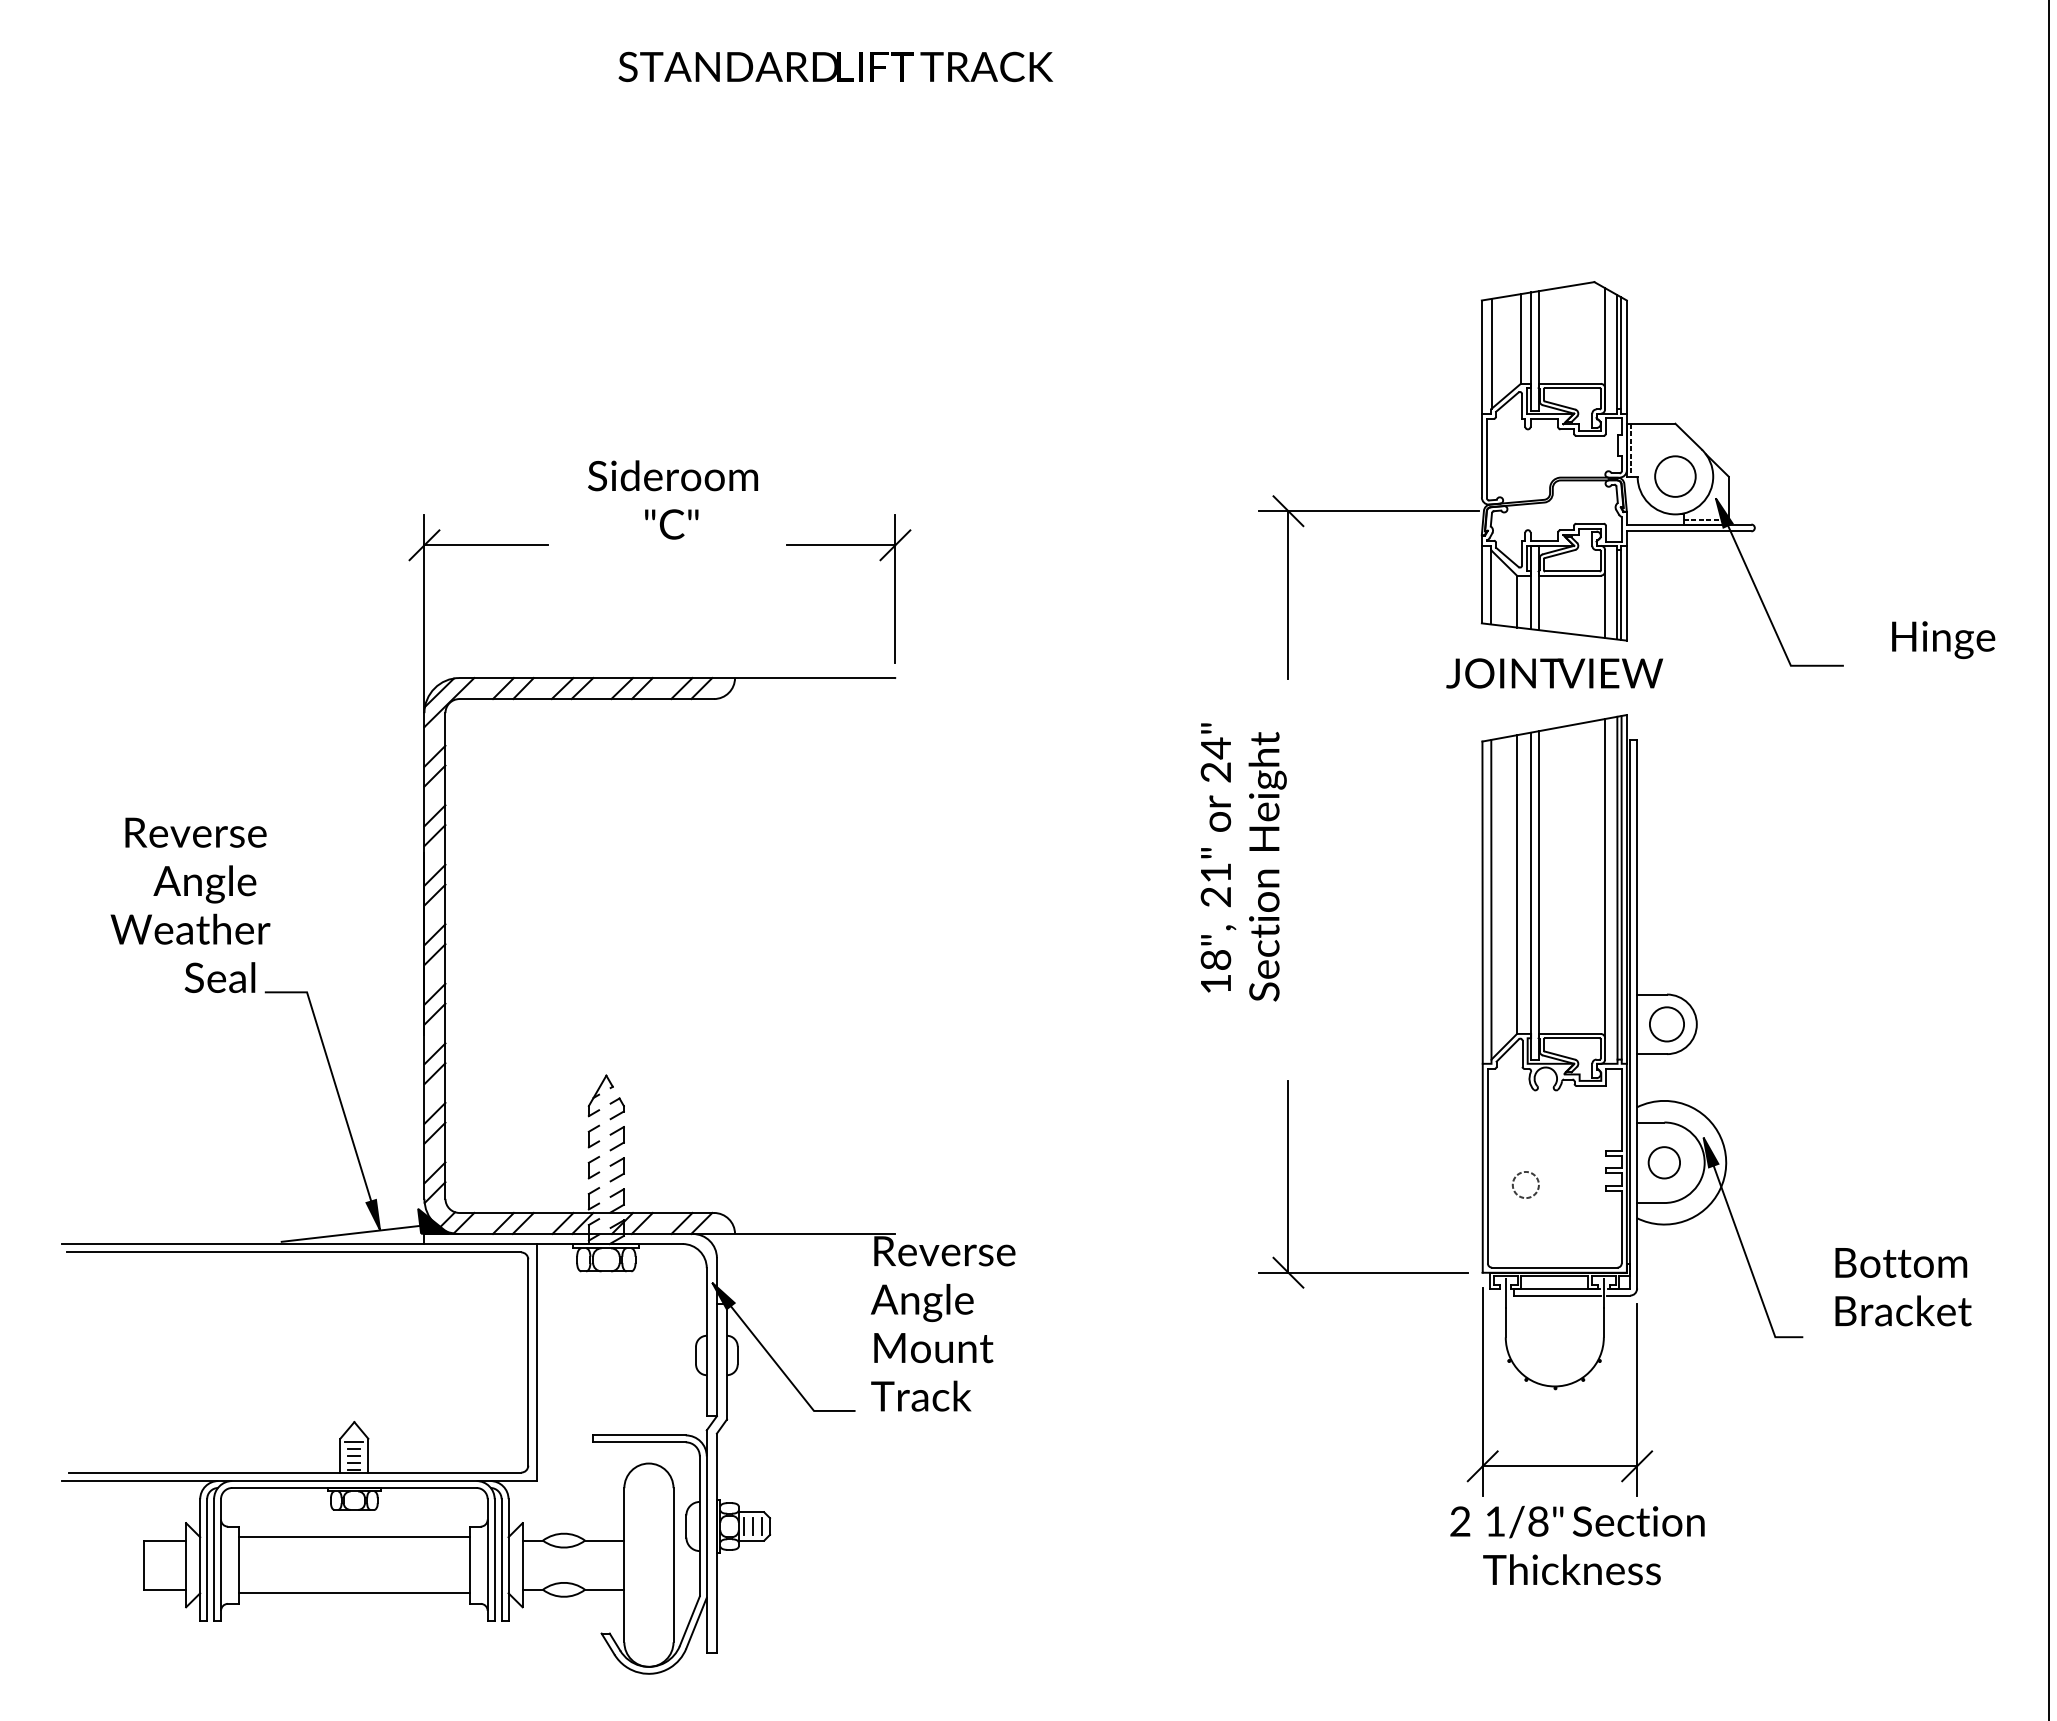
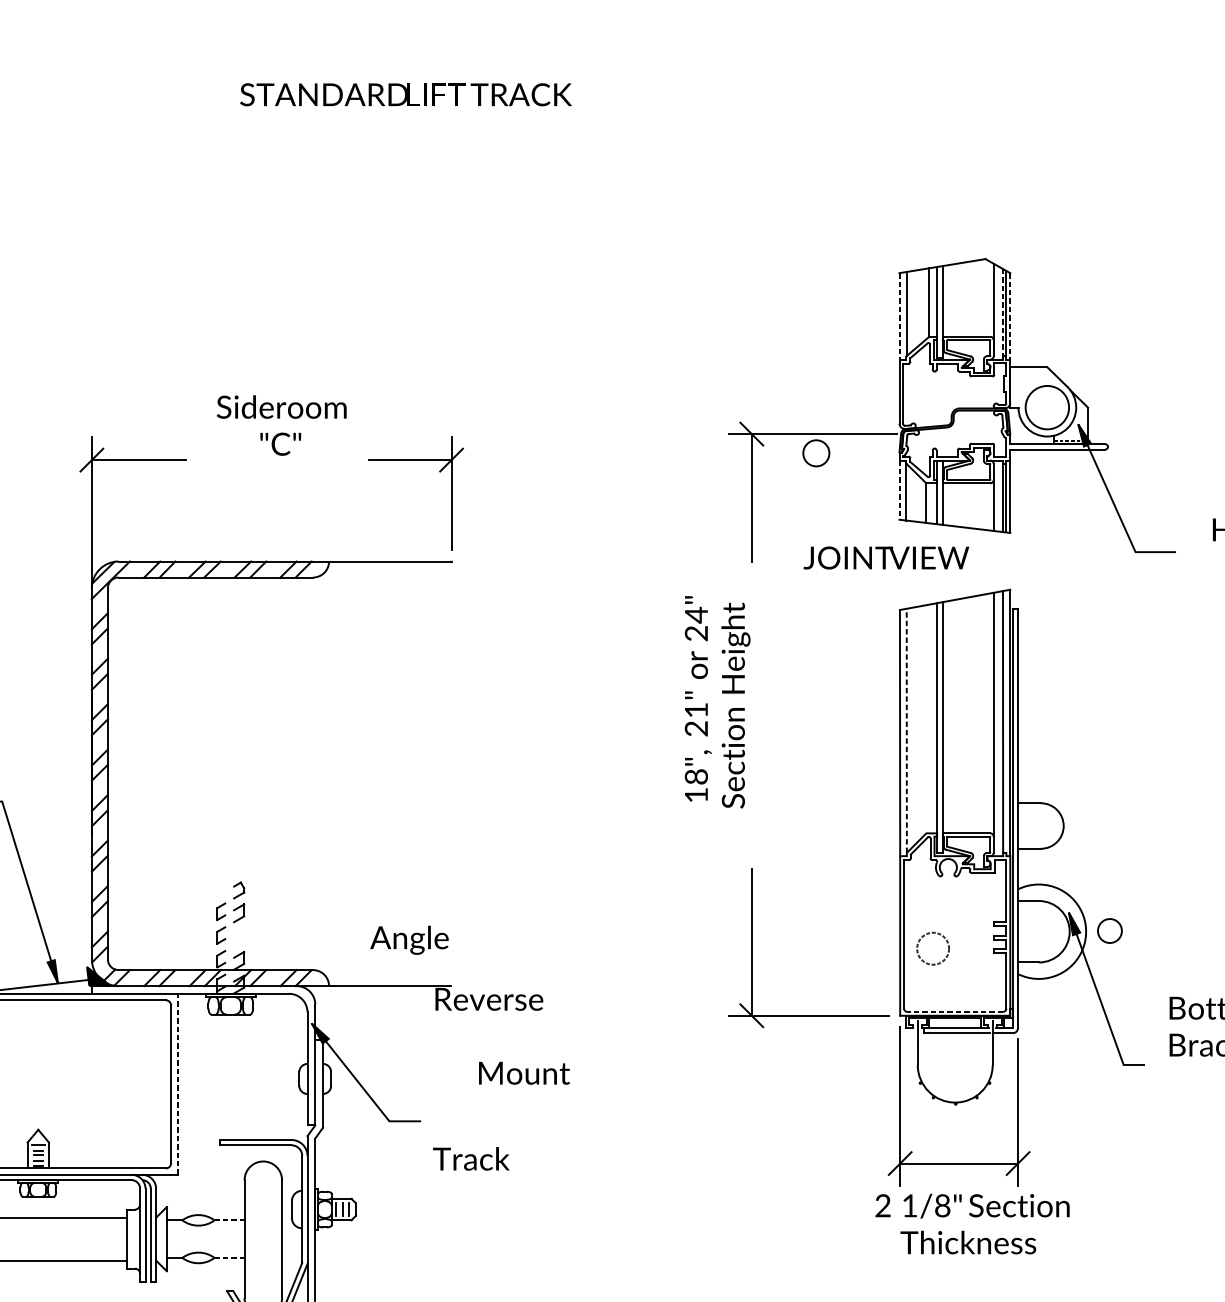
line: (1616, 352) -> (1002, 312), solid -> dashed
line: (1481, 357) -> (899, 316), solid -> dashed
line: (1626, 357) -> (1009, 316), solid -> dashed
line: (1631, 449) -> (1013, 386), removed
circle: (1675, 476) -> (1047, 407), size x1.4
line: (1481, 584) -> (899, 490), solid -> dashed
text: (1554, 673) -> (886, 558), moved
line: (1517, 884) -> (926, 719), removed
line: (1621, 887) -> (1006, 721), removed
line: (1491, 899) -> (906, 730), solid -> dashed
circle: (1666, 1024) -> (815, 453), moved
part: (600, 1095) -> (226, 880), removed
circle: (1663, 1162) -> (1109, 930), moved
part: (616, 1169) -> (238, 936), removed
circle: (1525, 1184) -> (932, 948), size x1.6
line: (1554, 1267) -> (954, 1011), solid -> dashed
text: (921, 1303) -> (408, 940), moved
text: (933, 1348) -> (524, 1073), moved
line: (536, 1362) -> (177, 1084), solid -> dashed
text: (921, 1395) -> (471, 1158), moved
line: (604, 1540) -> (229, 1220), solid -> dashed
line: (604, 1589) -> (229, 1257), solid -> dashed

